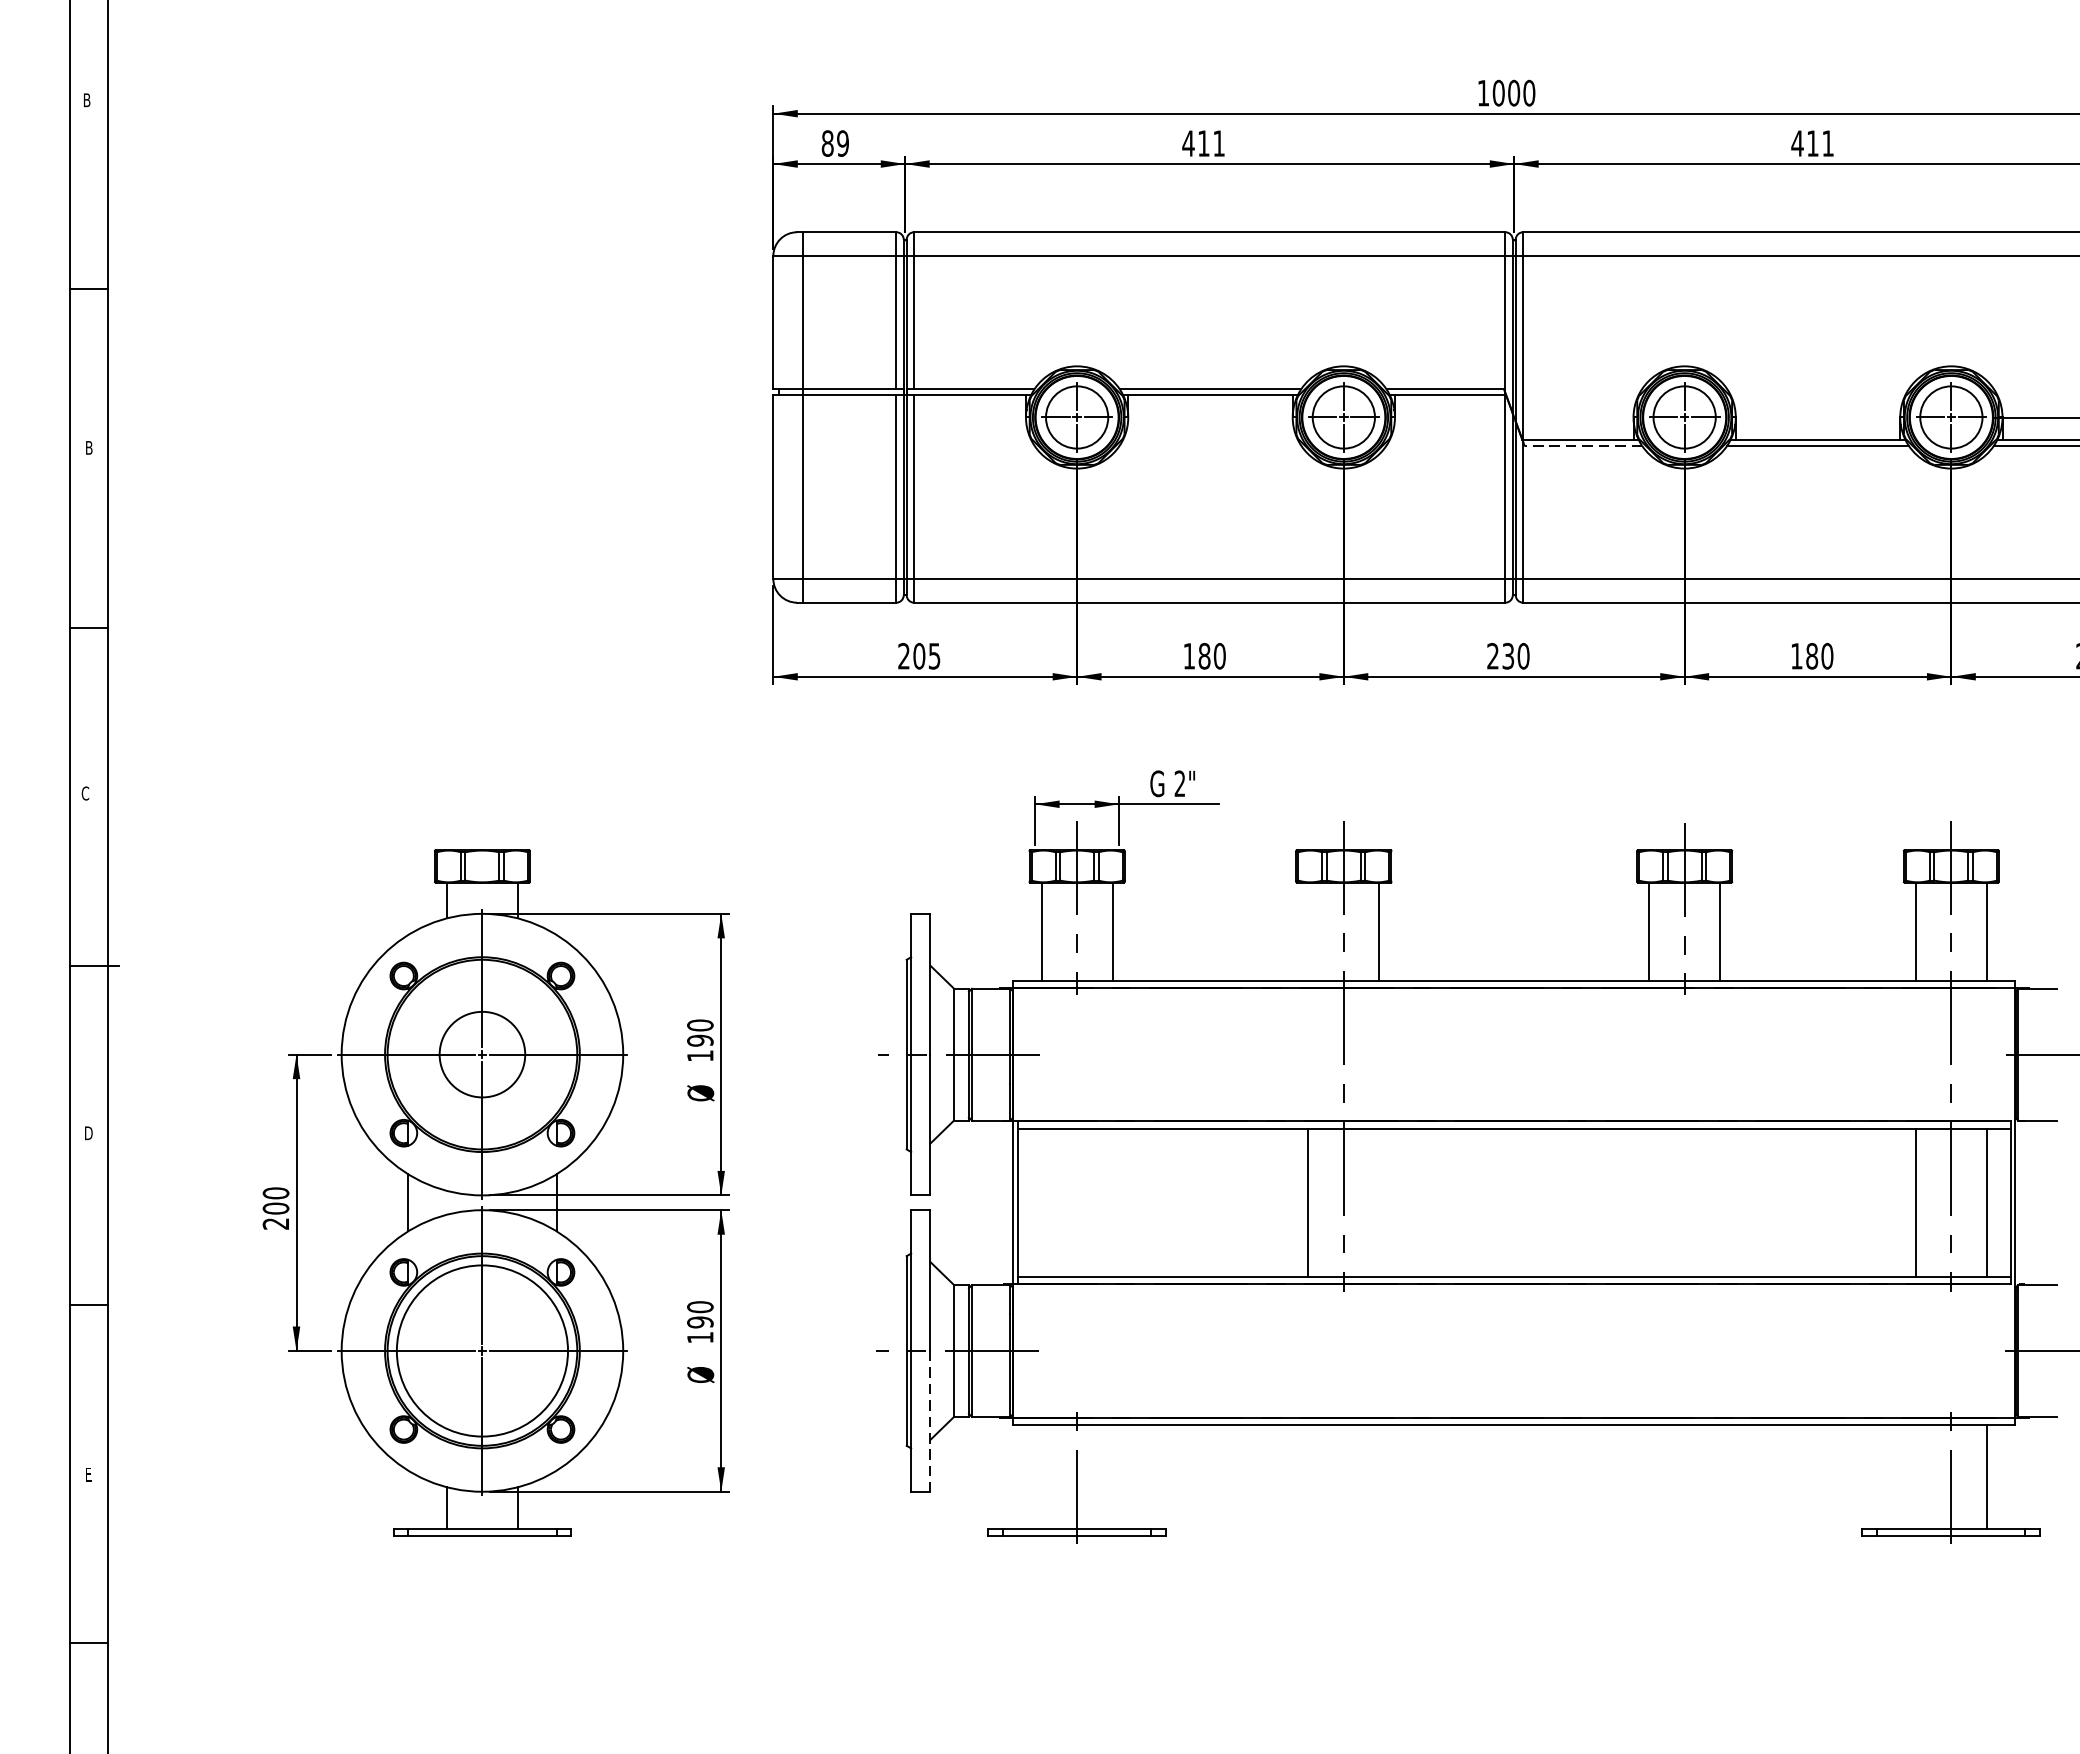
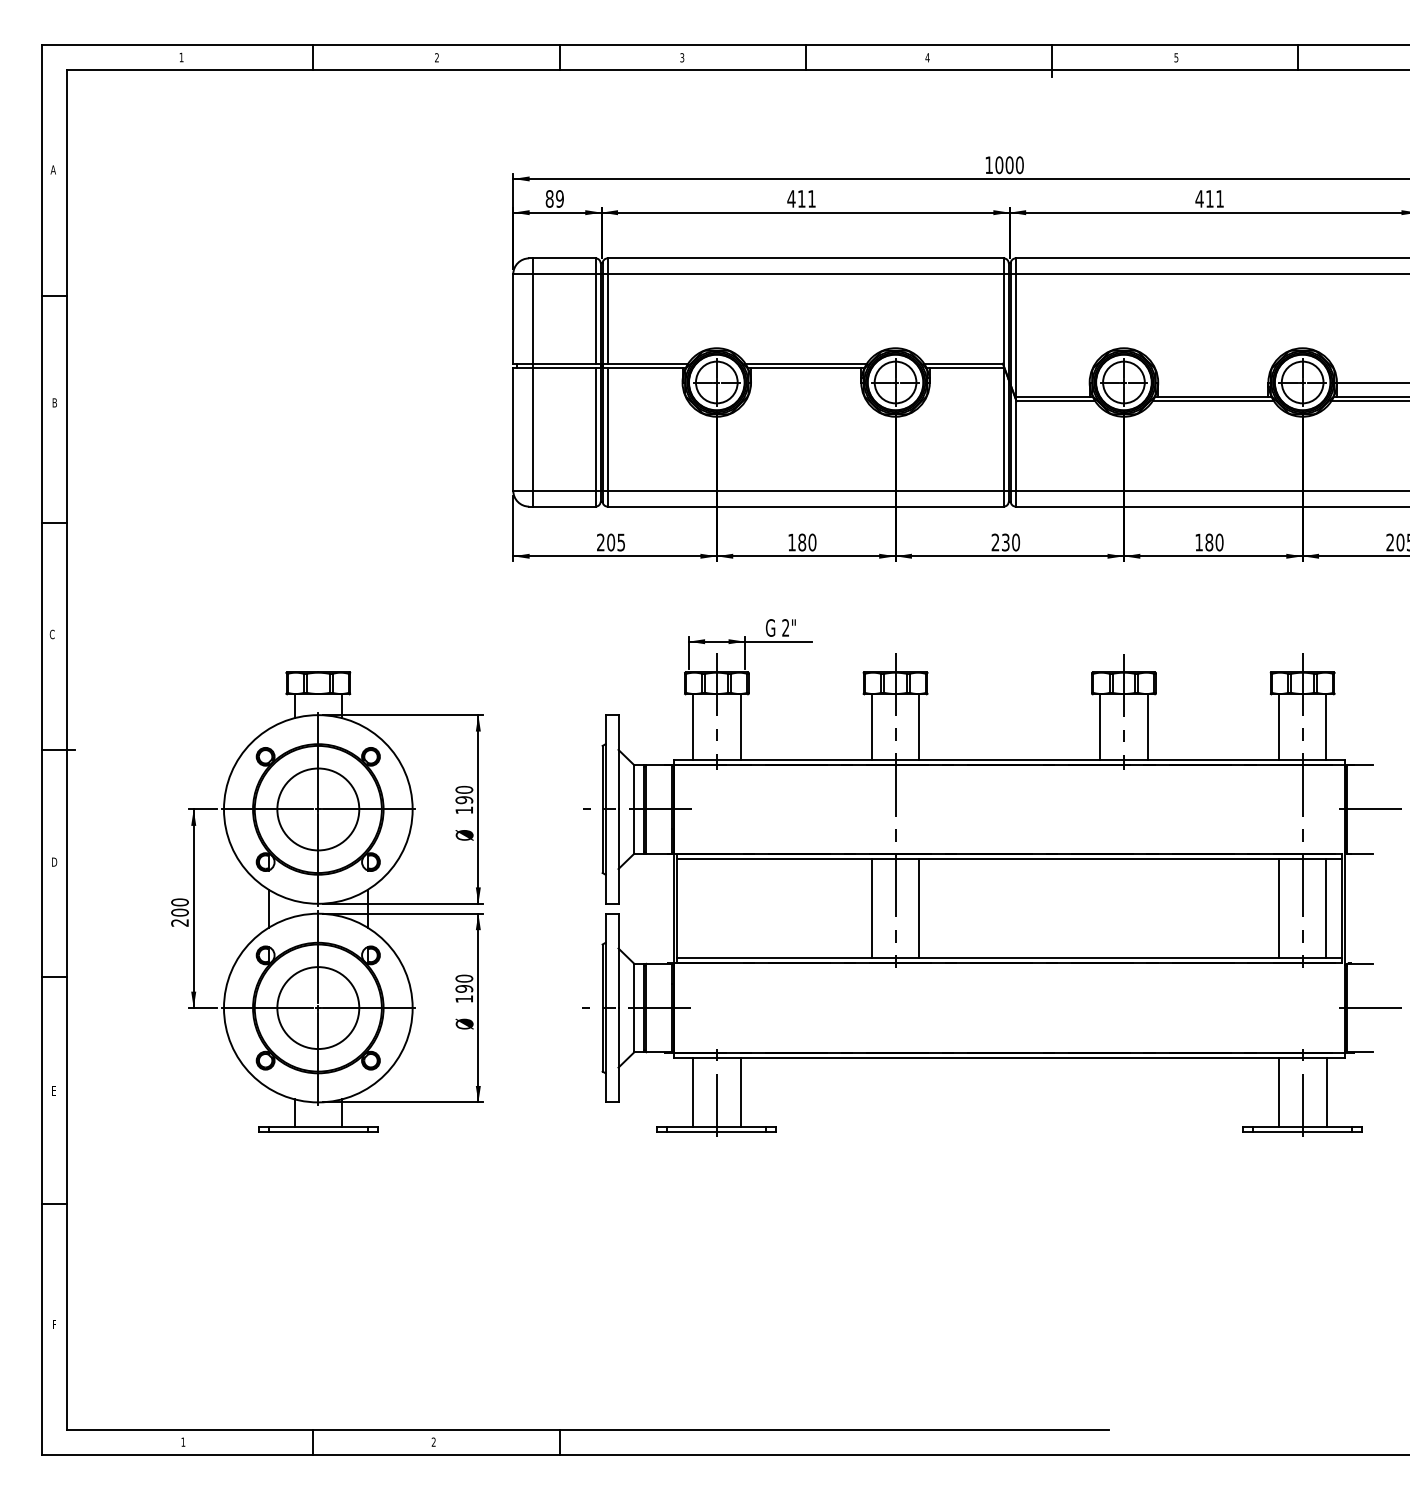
text: (85, 99) -> (52, 169), B -> A
line: (1582, 445) -> (1055, 401), dashed -> solid
line: (1307, 930) -> (871, 726), added
circle: (482, 1054) -> (318, 809), size x1.43
line: (1379, 1202) -> (919, 908), added
circle: (482, 1351) -> (318, 1008), size x0.71
line: (930, 1421) -> (618, 1055), dashed -> solid
line: (1042, 1476) -> (693, 1092), added
line: (1112, 1476) -> (740, 1092), added
line: (1915, 1476) -> (1278, 1092), added

